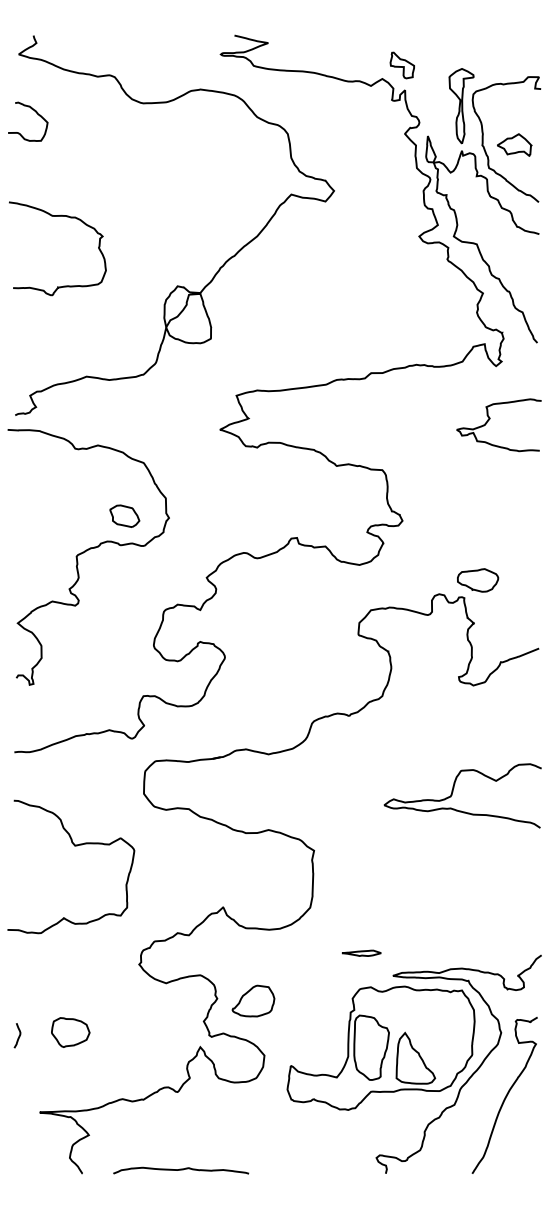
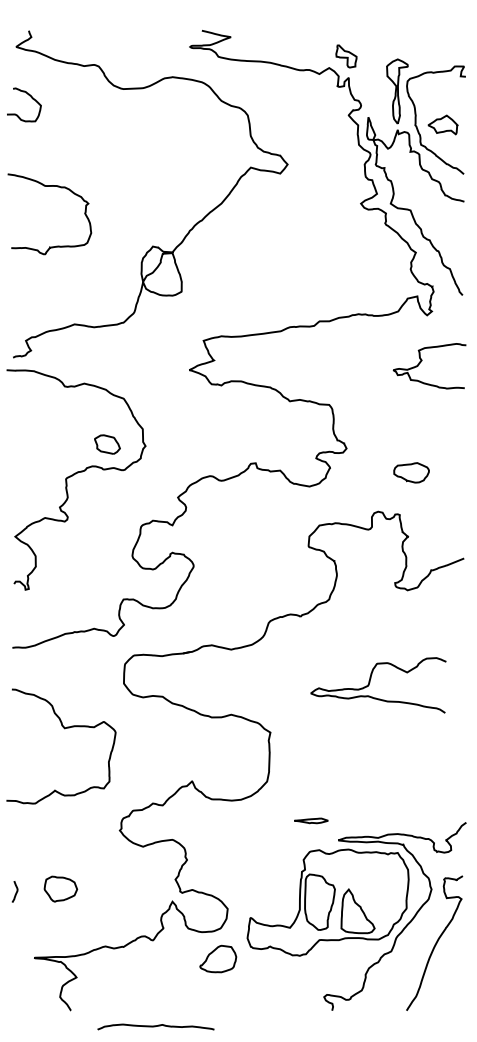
part: (477, 580) -> (411, 472), moved
curve: (453, 792) -> (370, 682), moved
part: (253, 1000) -> (218, 958), moved
curve: (180, 1170) -> (155, 1026), moved

